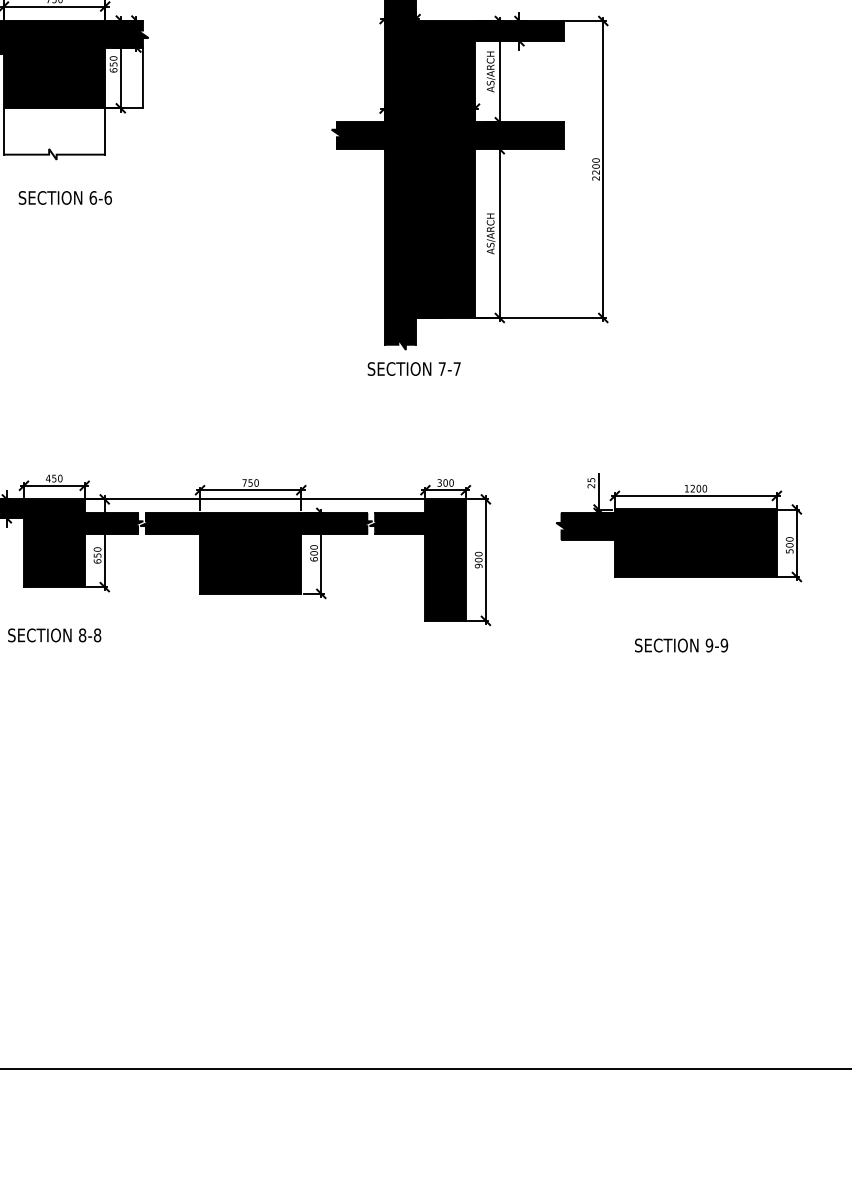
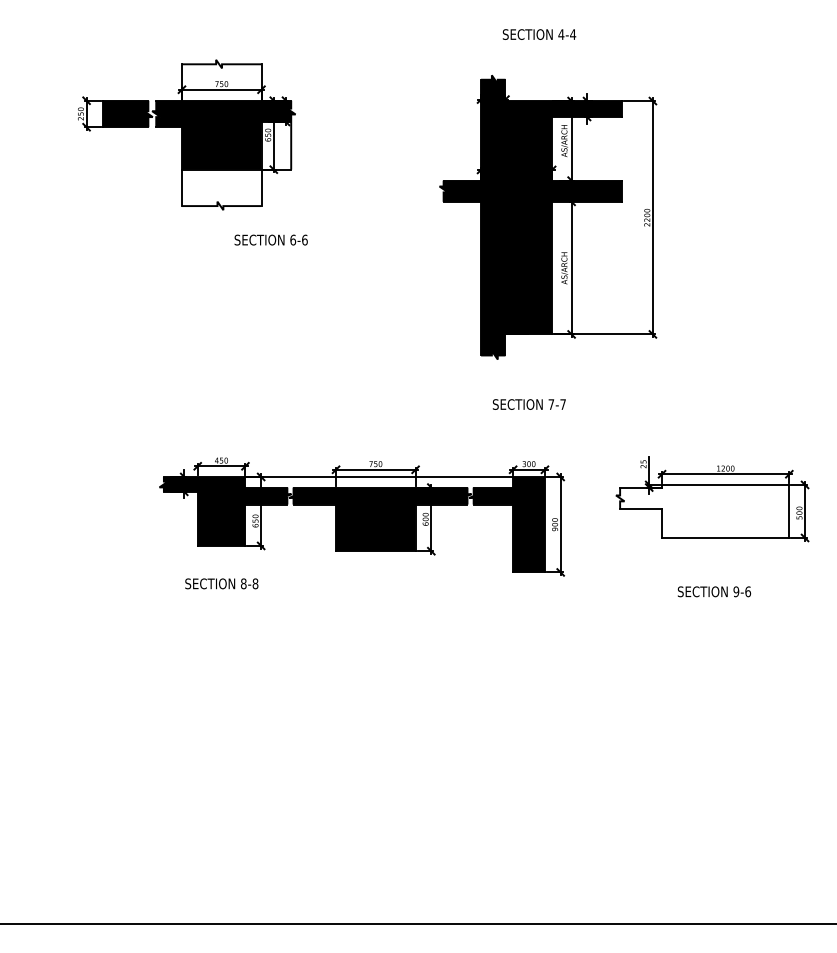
text: (64, 197) -> (270, 239), moved
text: (413, 368) -> (528, 404), moved
fill: (666, 542) -> (702, 510), removed
text: (724, 645) -> (748, 591), 9-9 -> 9-6

